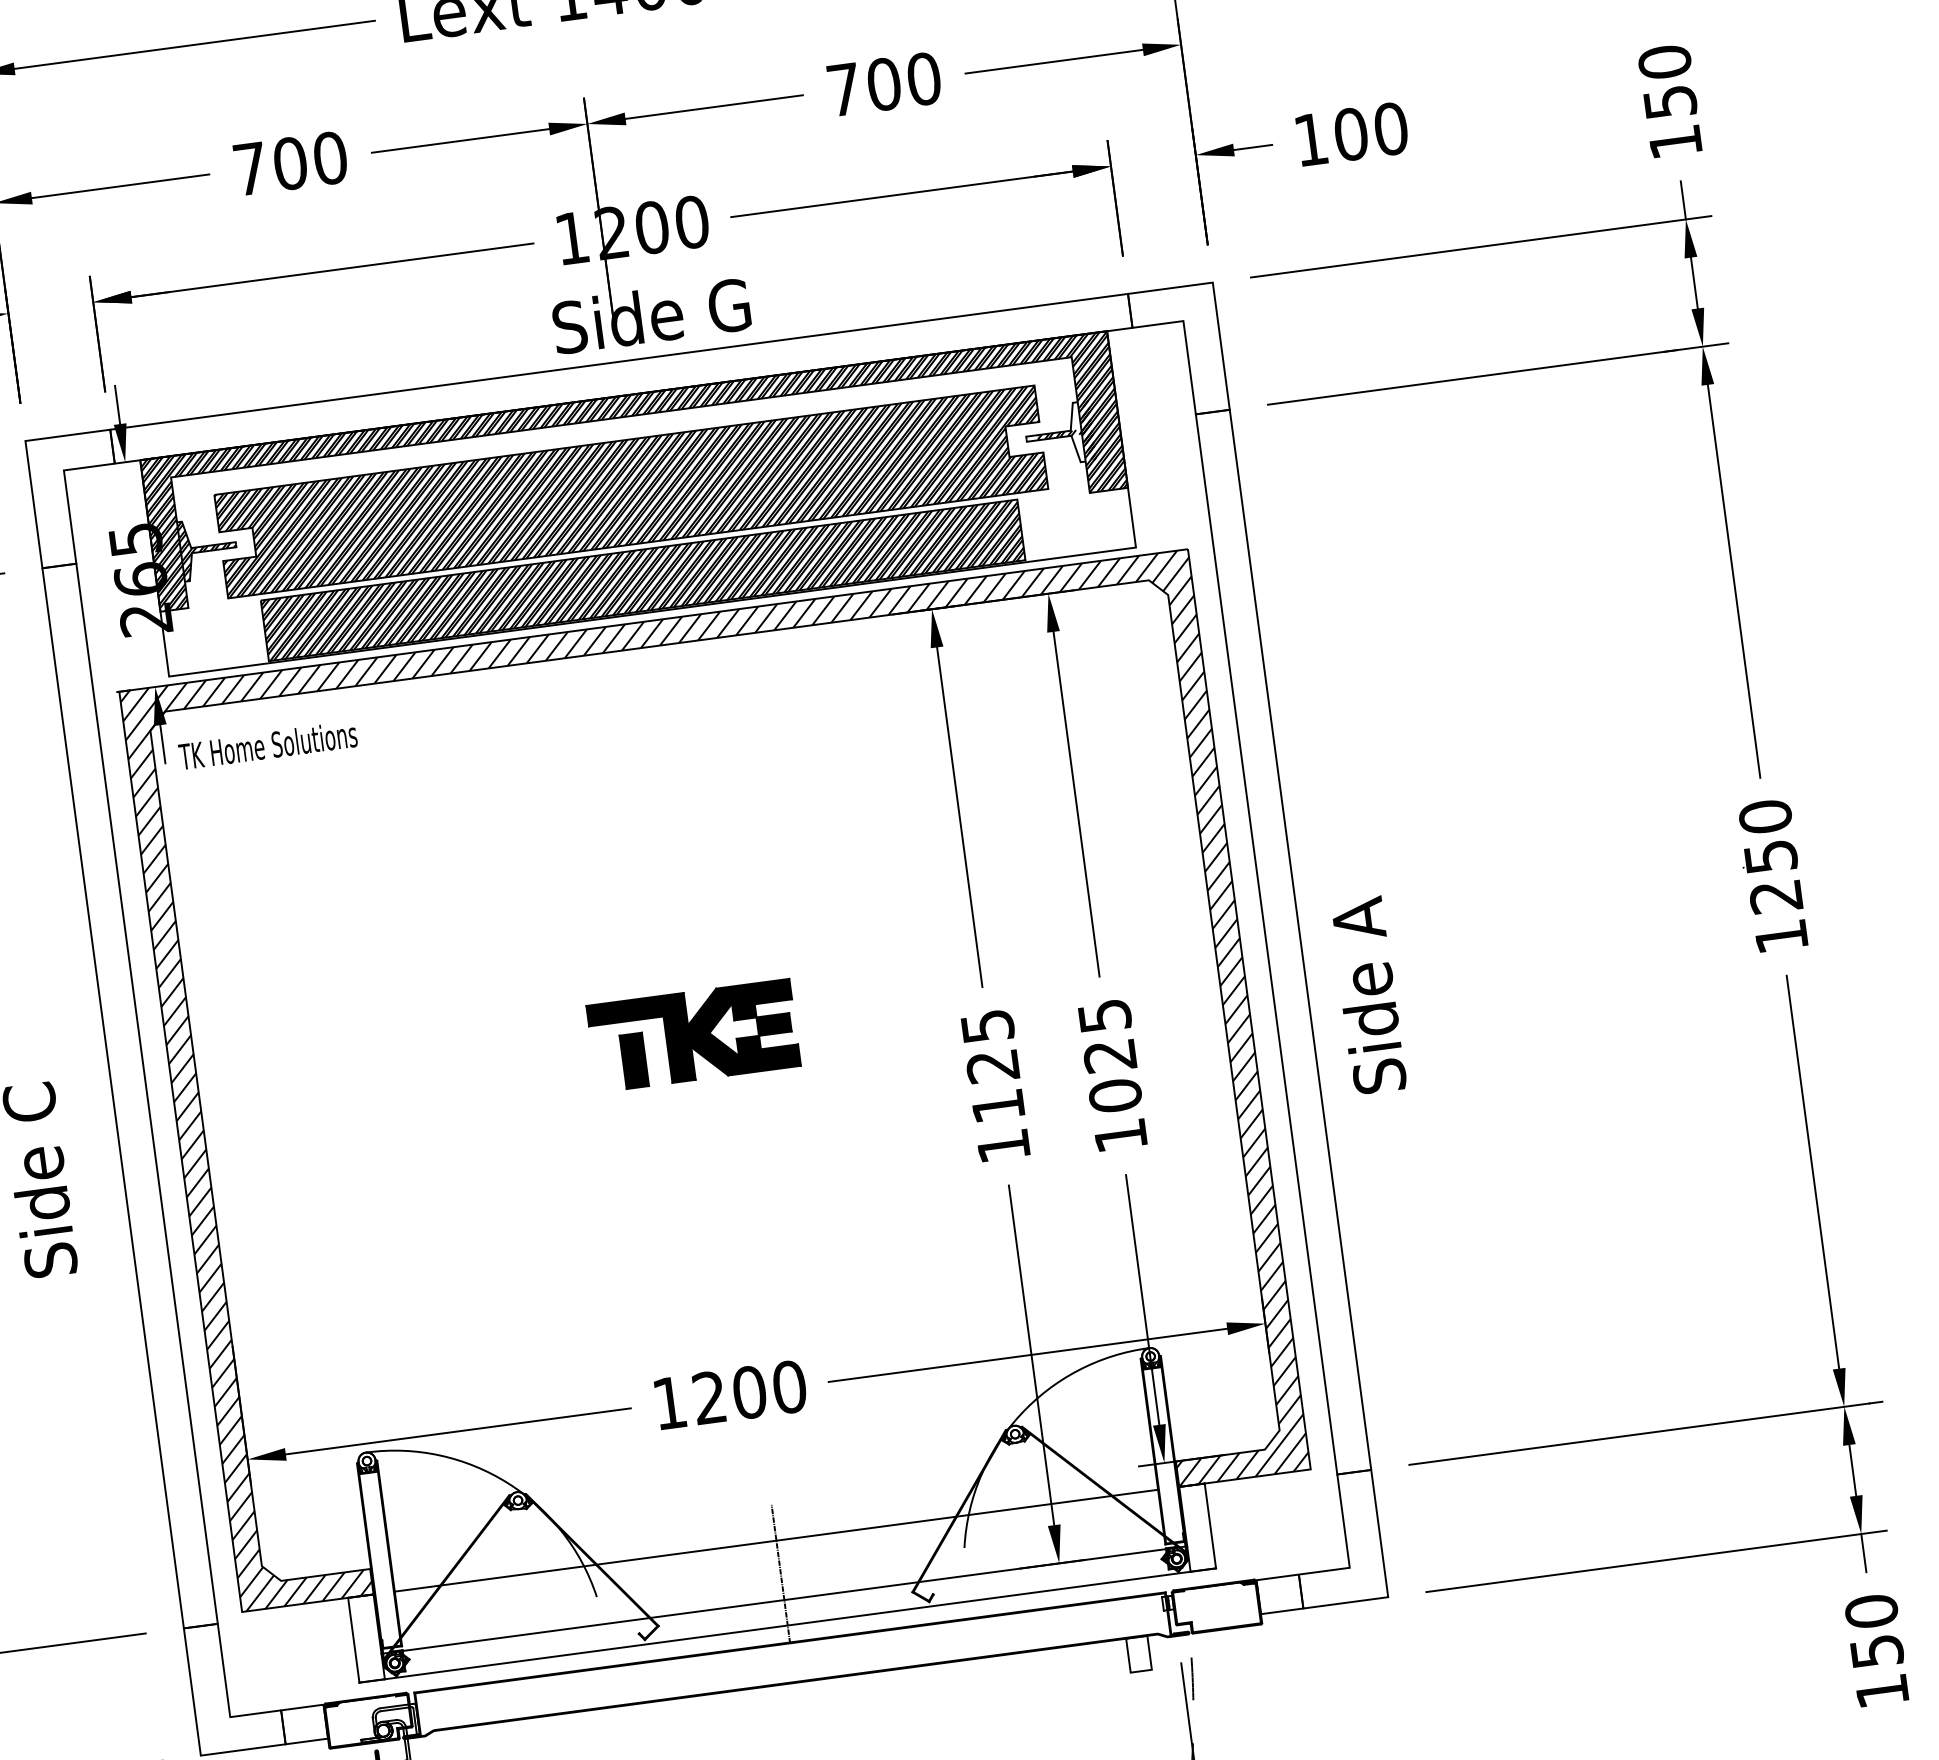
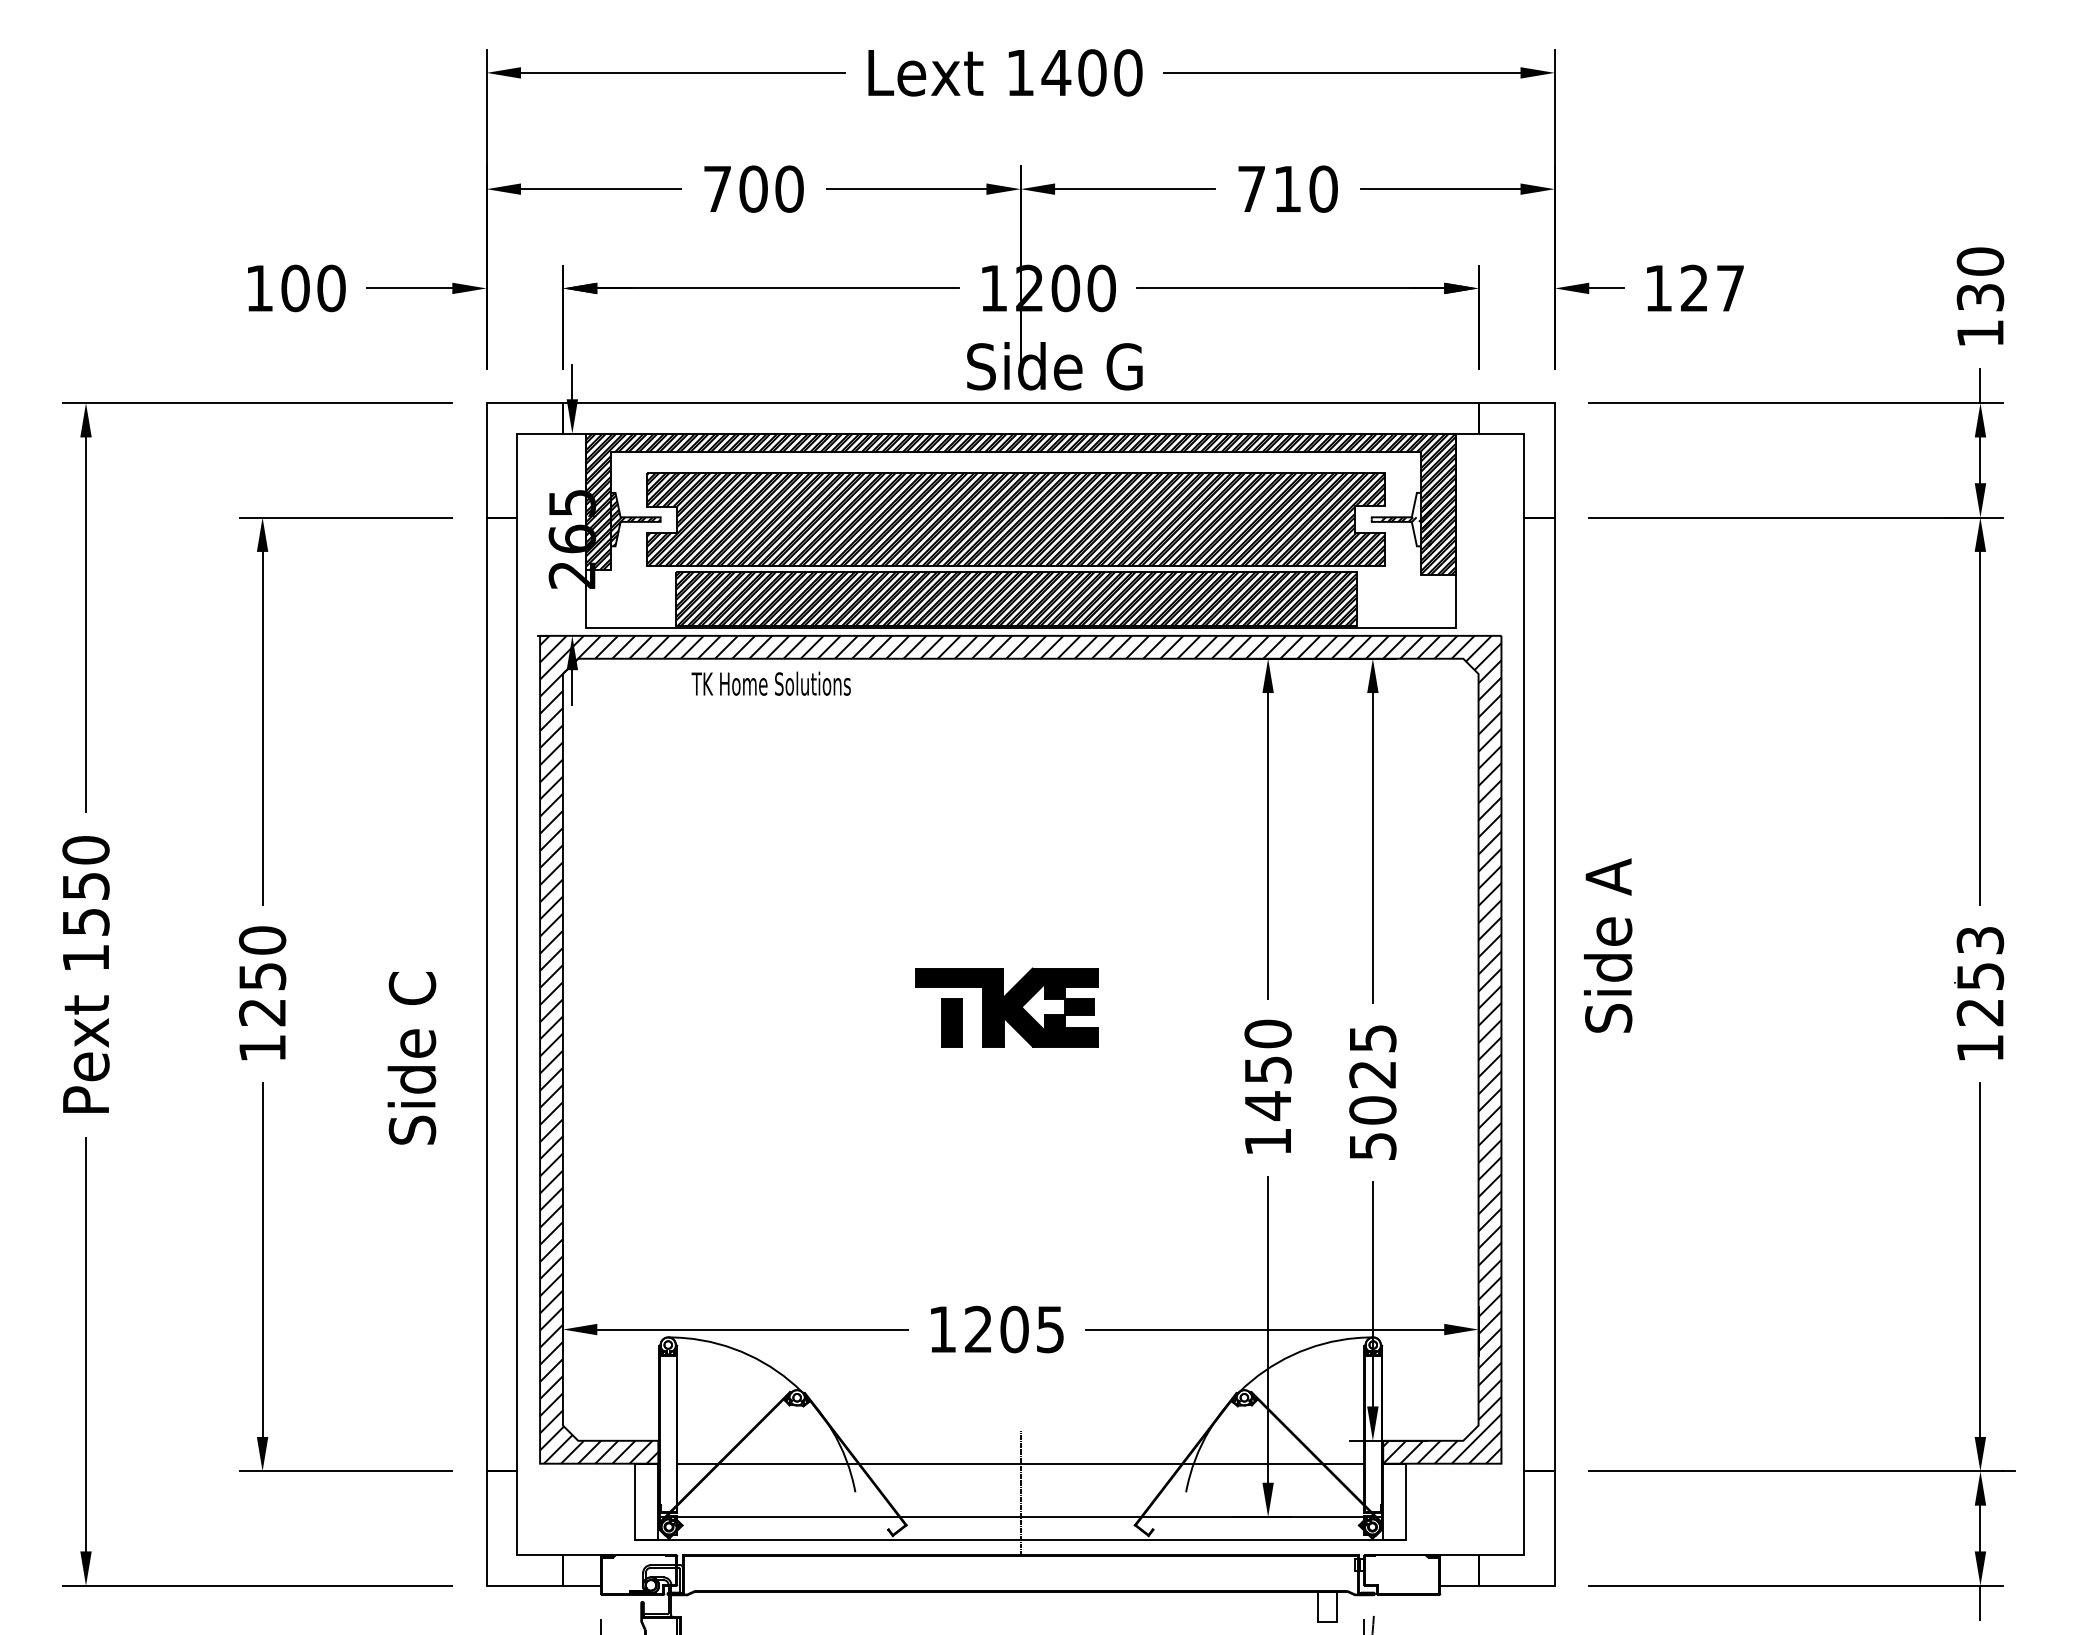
text: (883, 83) -> (1287, 188), 700 -> 710
text: (1669, 102) -> (1979, 297), 150 -> 130
text: (1371, 131) -> (1712, 288), 100 -> 127
text: (267, 745) -> (770, 683), moved
text: (1765, 816) -> (1980, 940), 1250 -> 1253
text: (1368, 995) -> (1608, 945), moved
text: (992, 1065) -> (1267, 1069), 1125 -> 1450
text: (1121, 1135) -> (1373, 1146), 1025 -> 5025
text: (789, 1387) -> (1050, 1329), 1200 -> 1205

